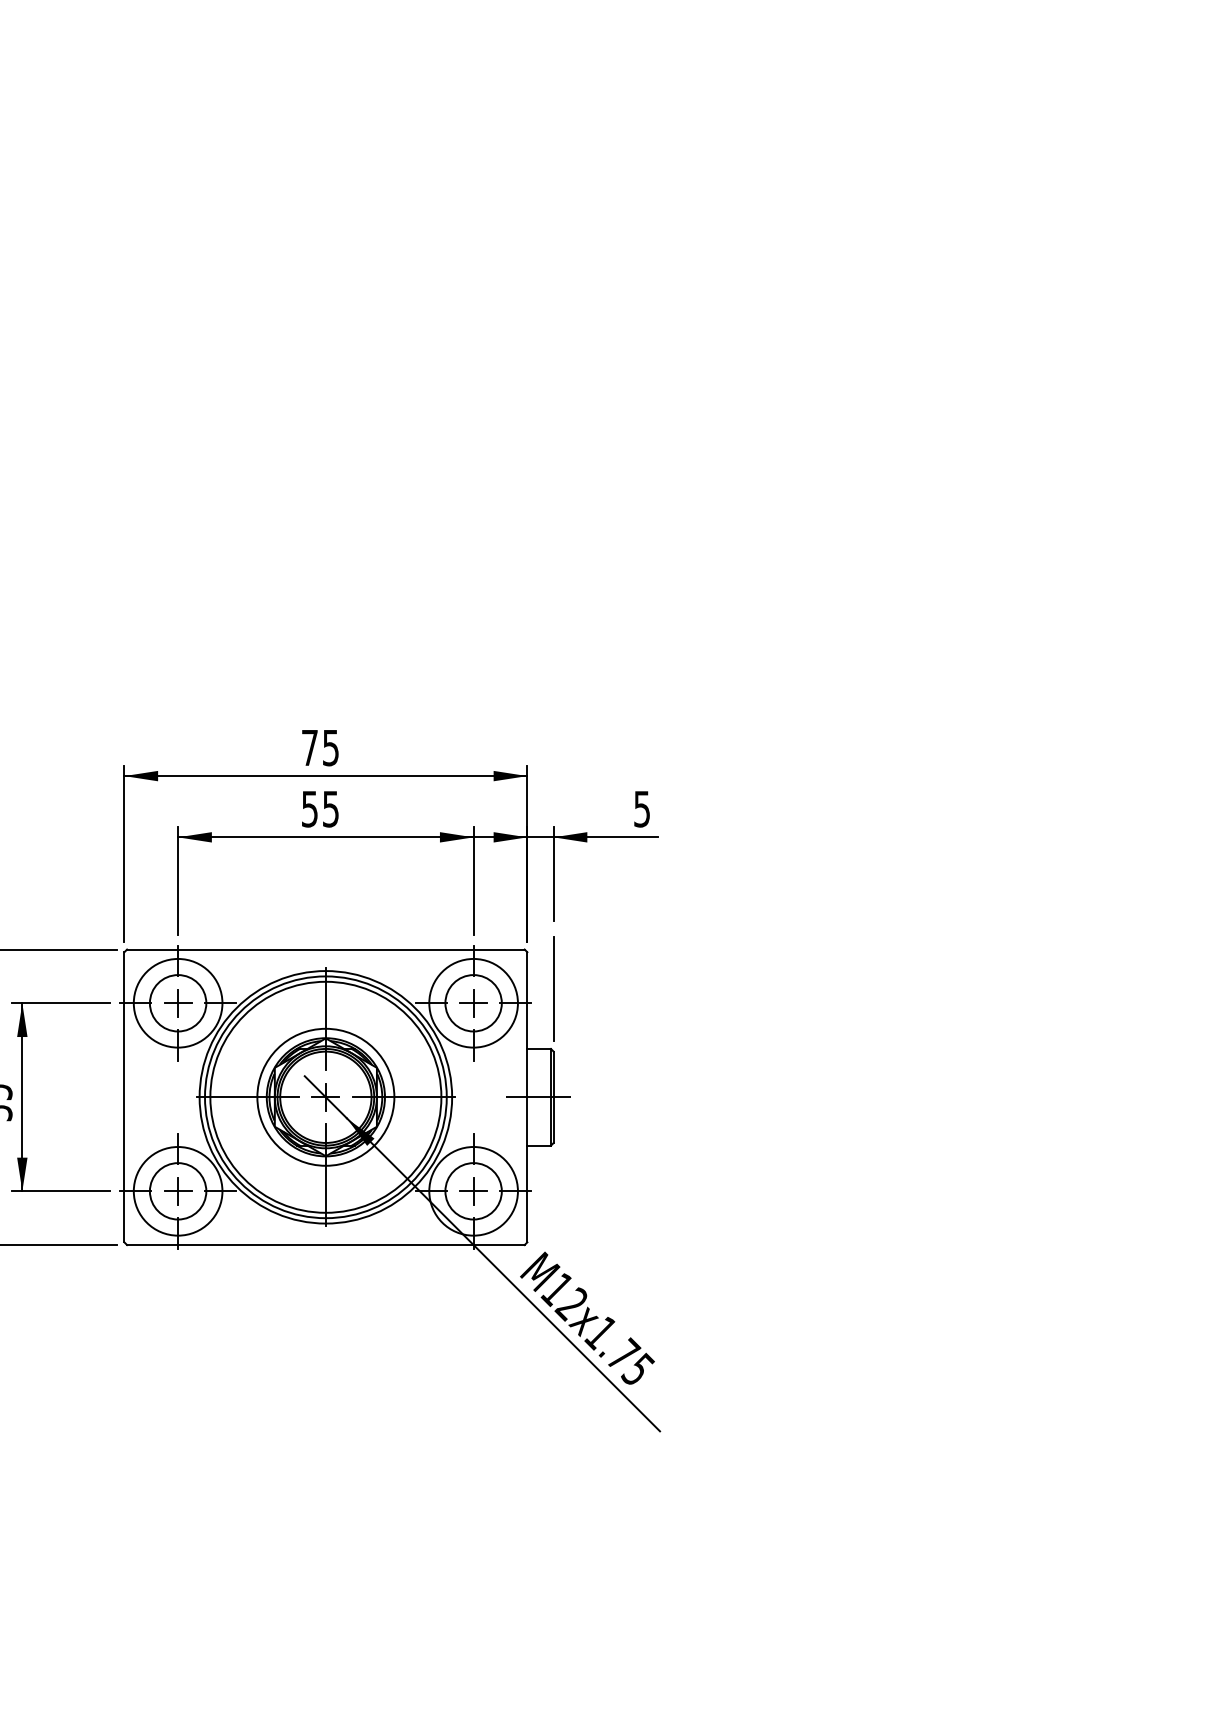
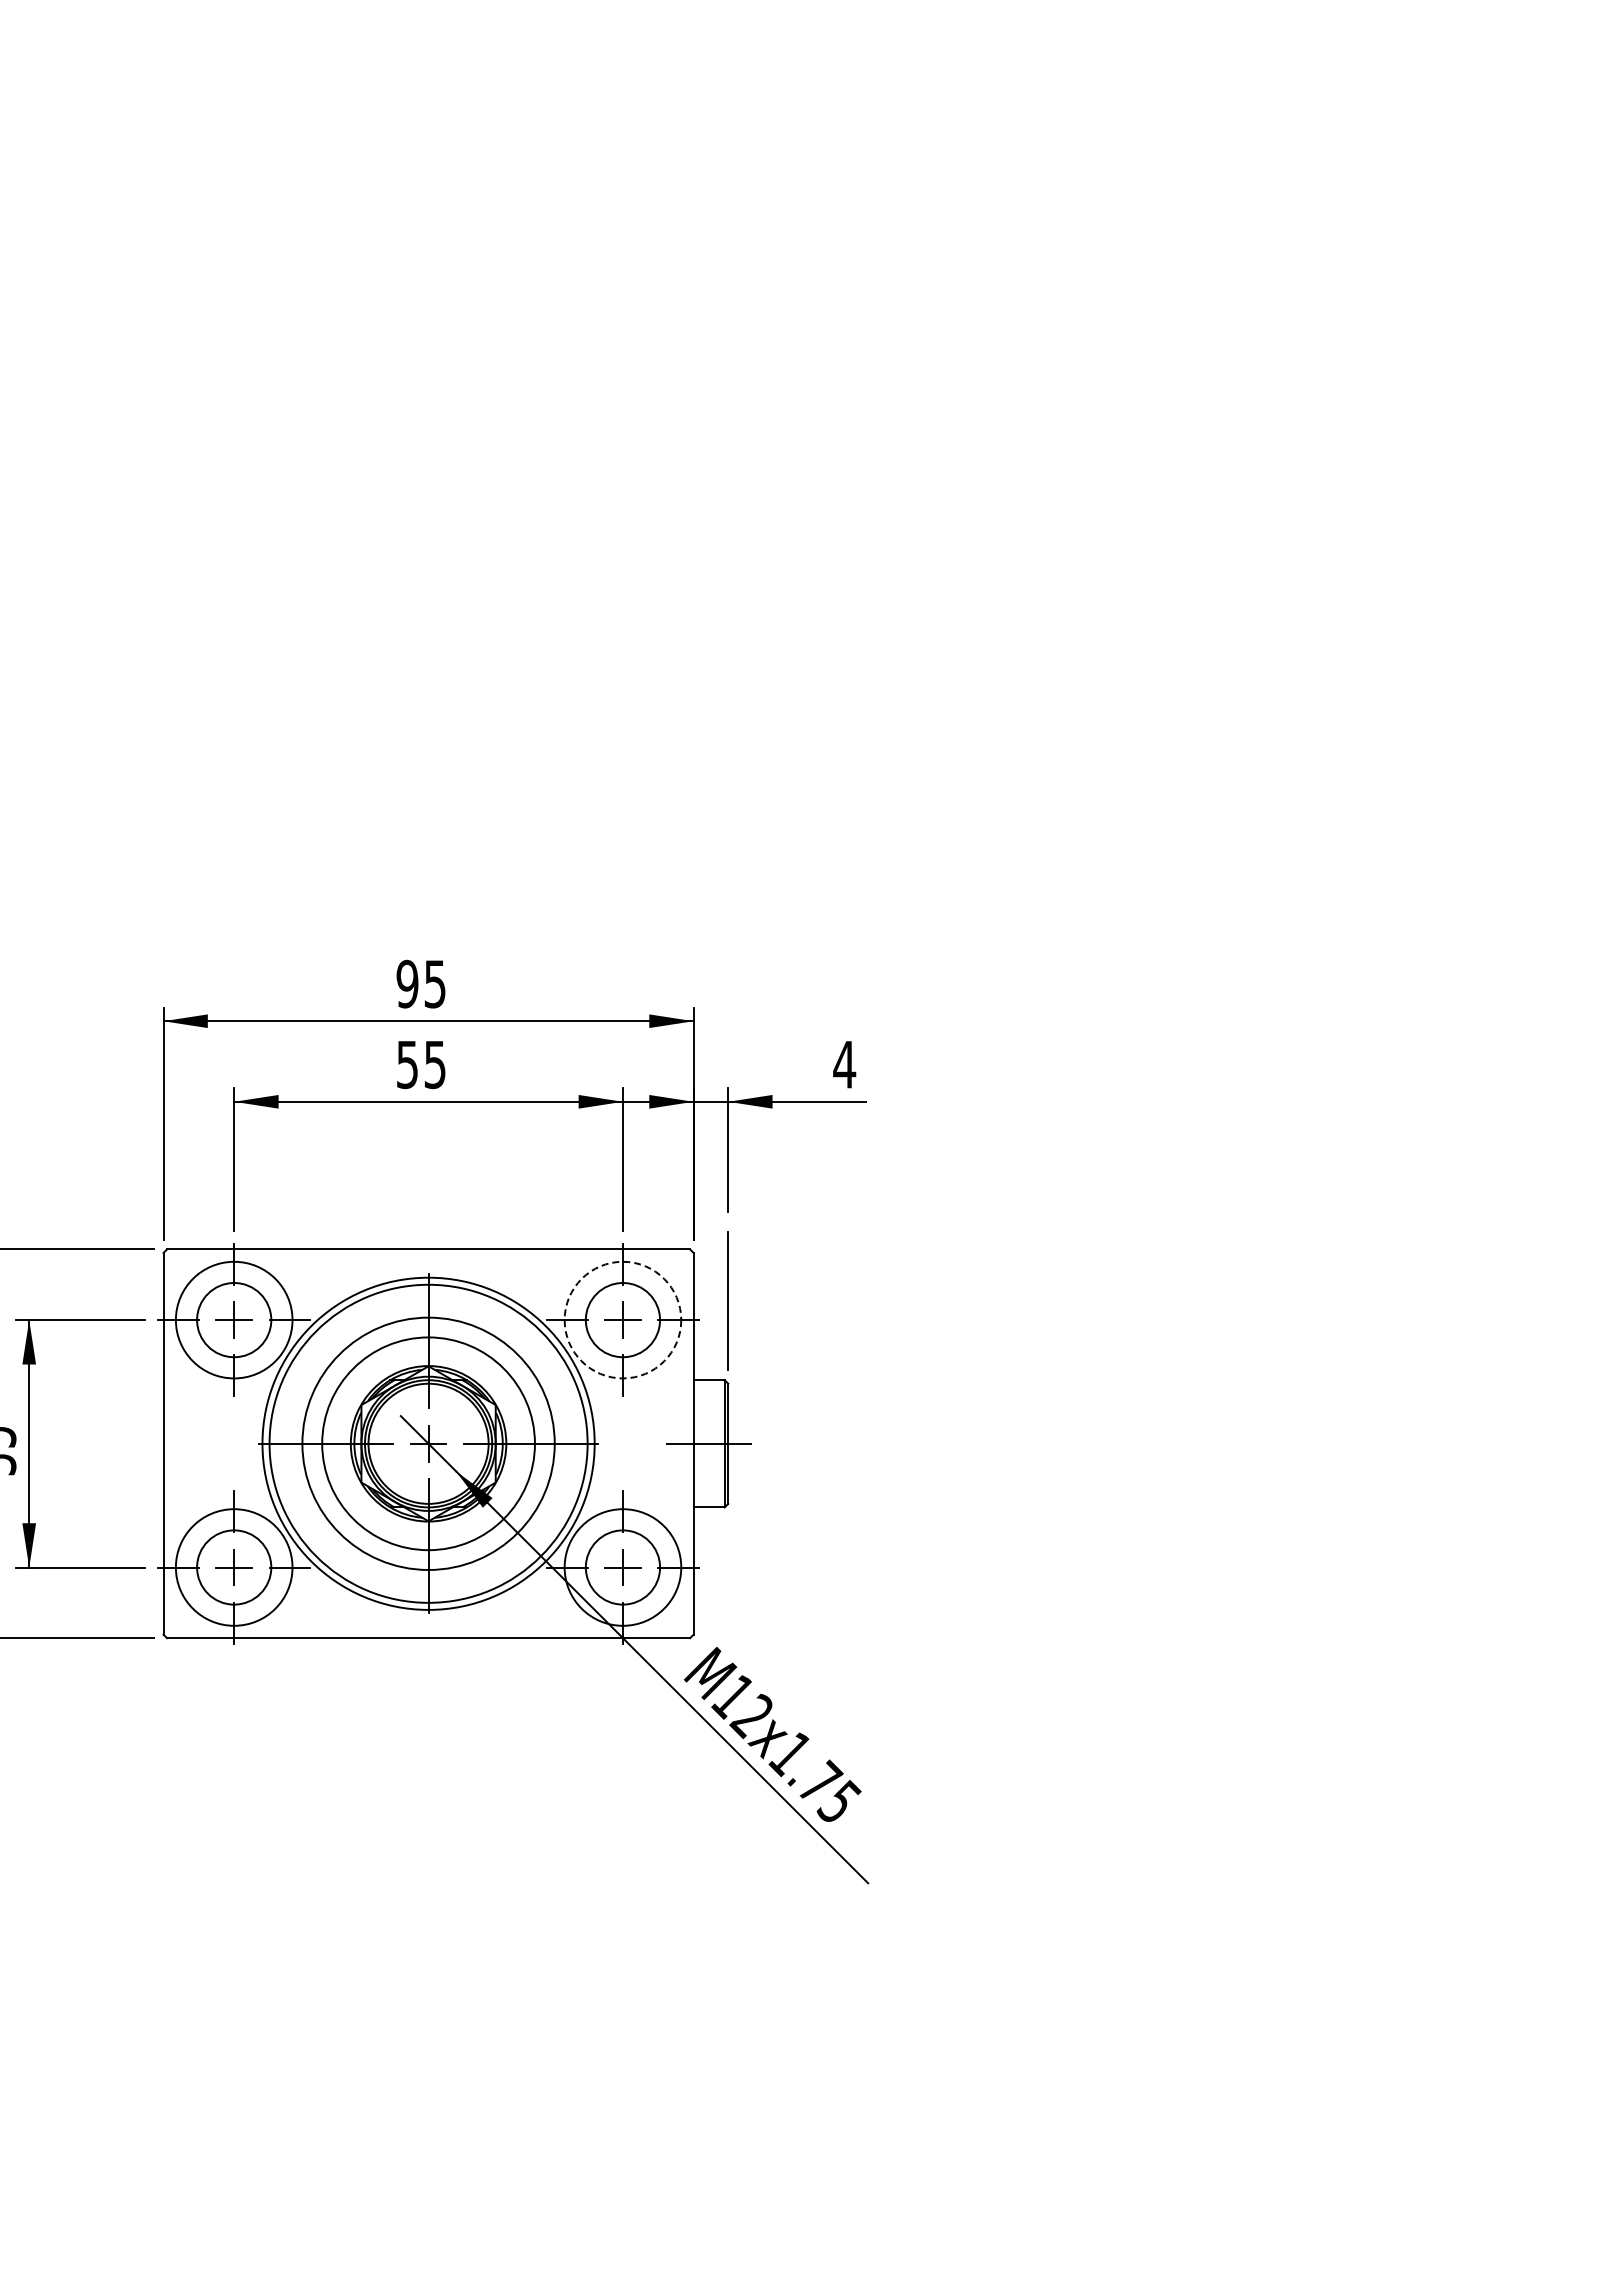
text: (309, 747) -> (407, 983), 75 -> 95
text: (642, 809) -> (844, 1065), 5 -> 4
circle: (473, 1002) -> (622, 1319), solid -> dashed
circle: (325, 1097) -> (428, 1443), size x0.7
circle: (325, 1097) -> (428, 1443), size x1.4

